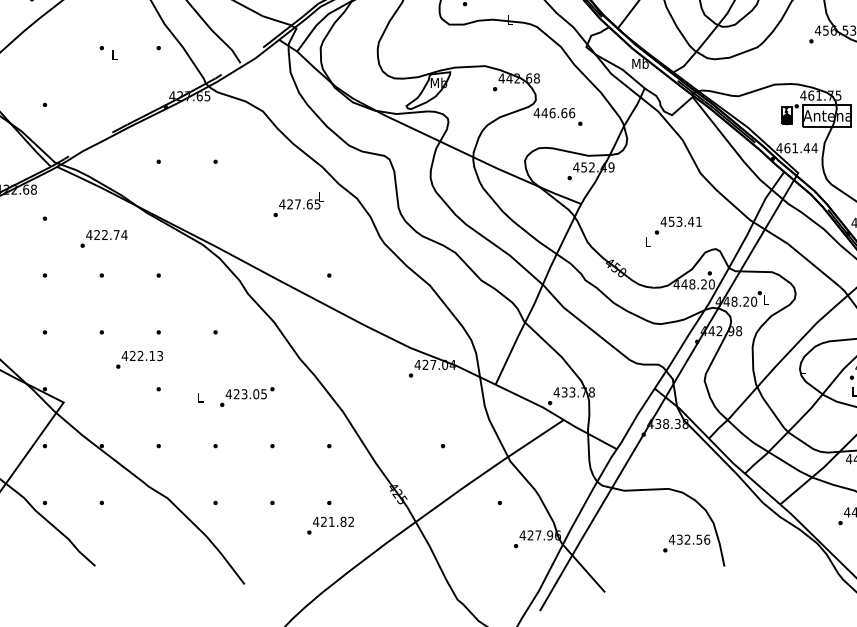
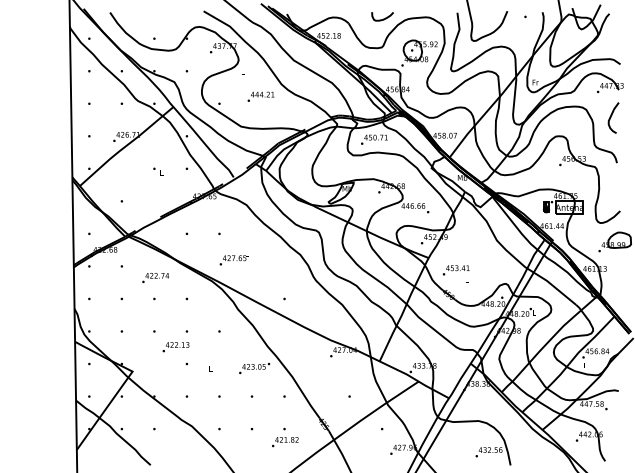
text: (297, 208) -> (233, 260), moved
text: (677, 225) -> (455, 270), moved
text: (247, 397) -> (254, 368), moved

